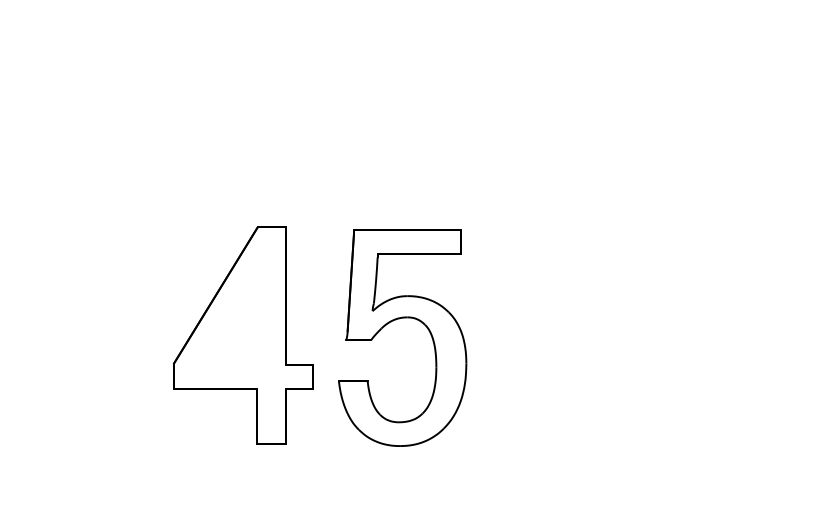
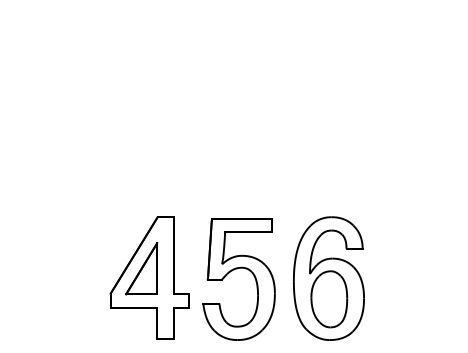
part: (228, 318) -> (141, 268), added
part: (561, 336) -> (328, 278), added

